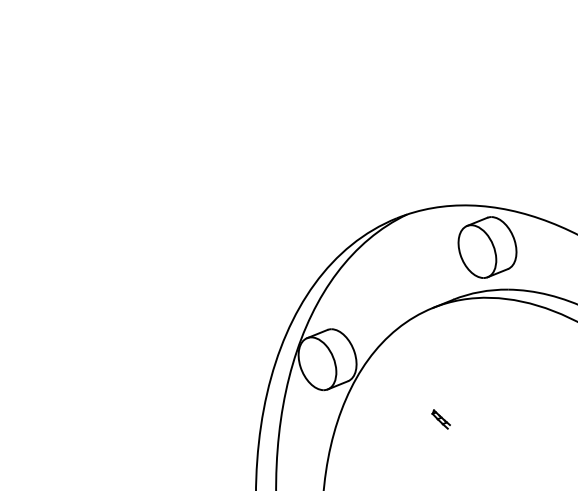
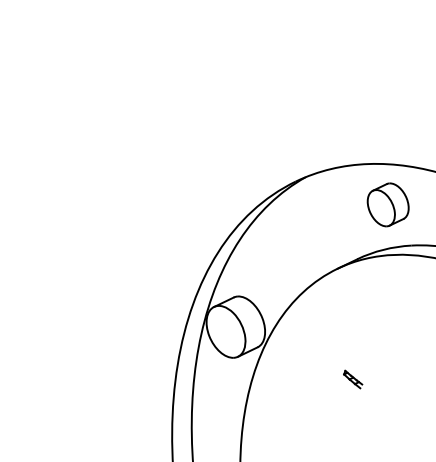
part: (487, 247) -> (388, 204), size x0.7

